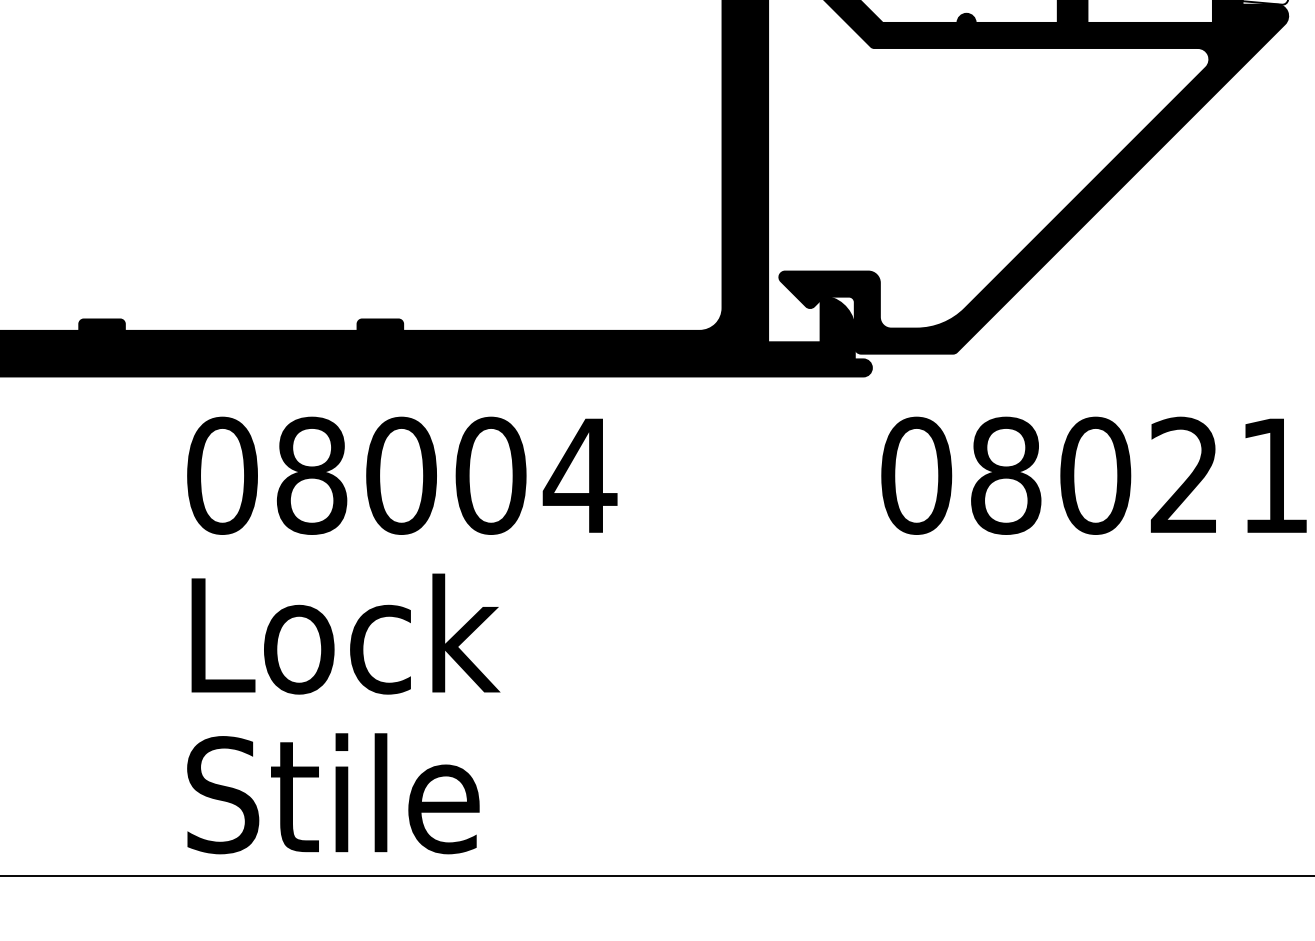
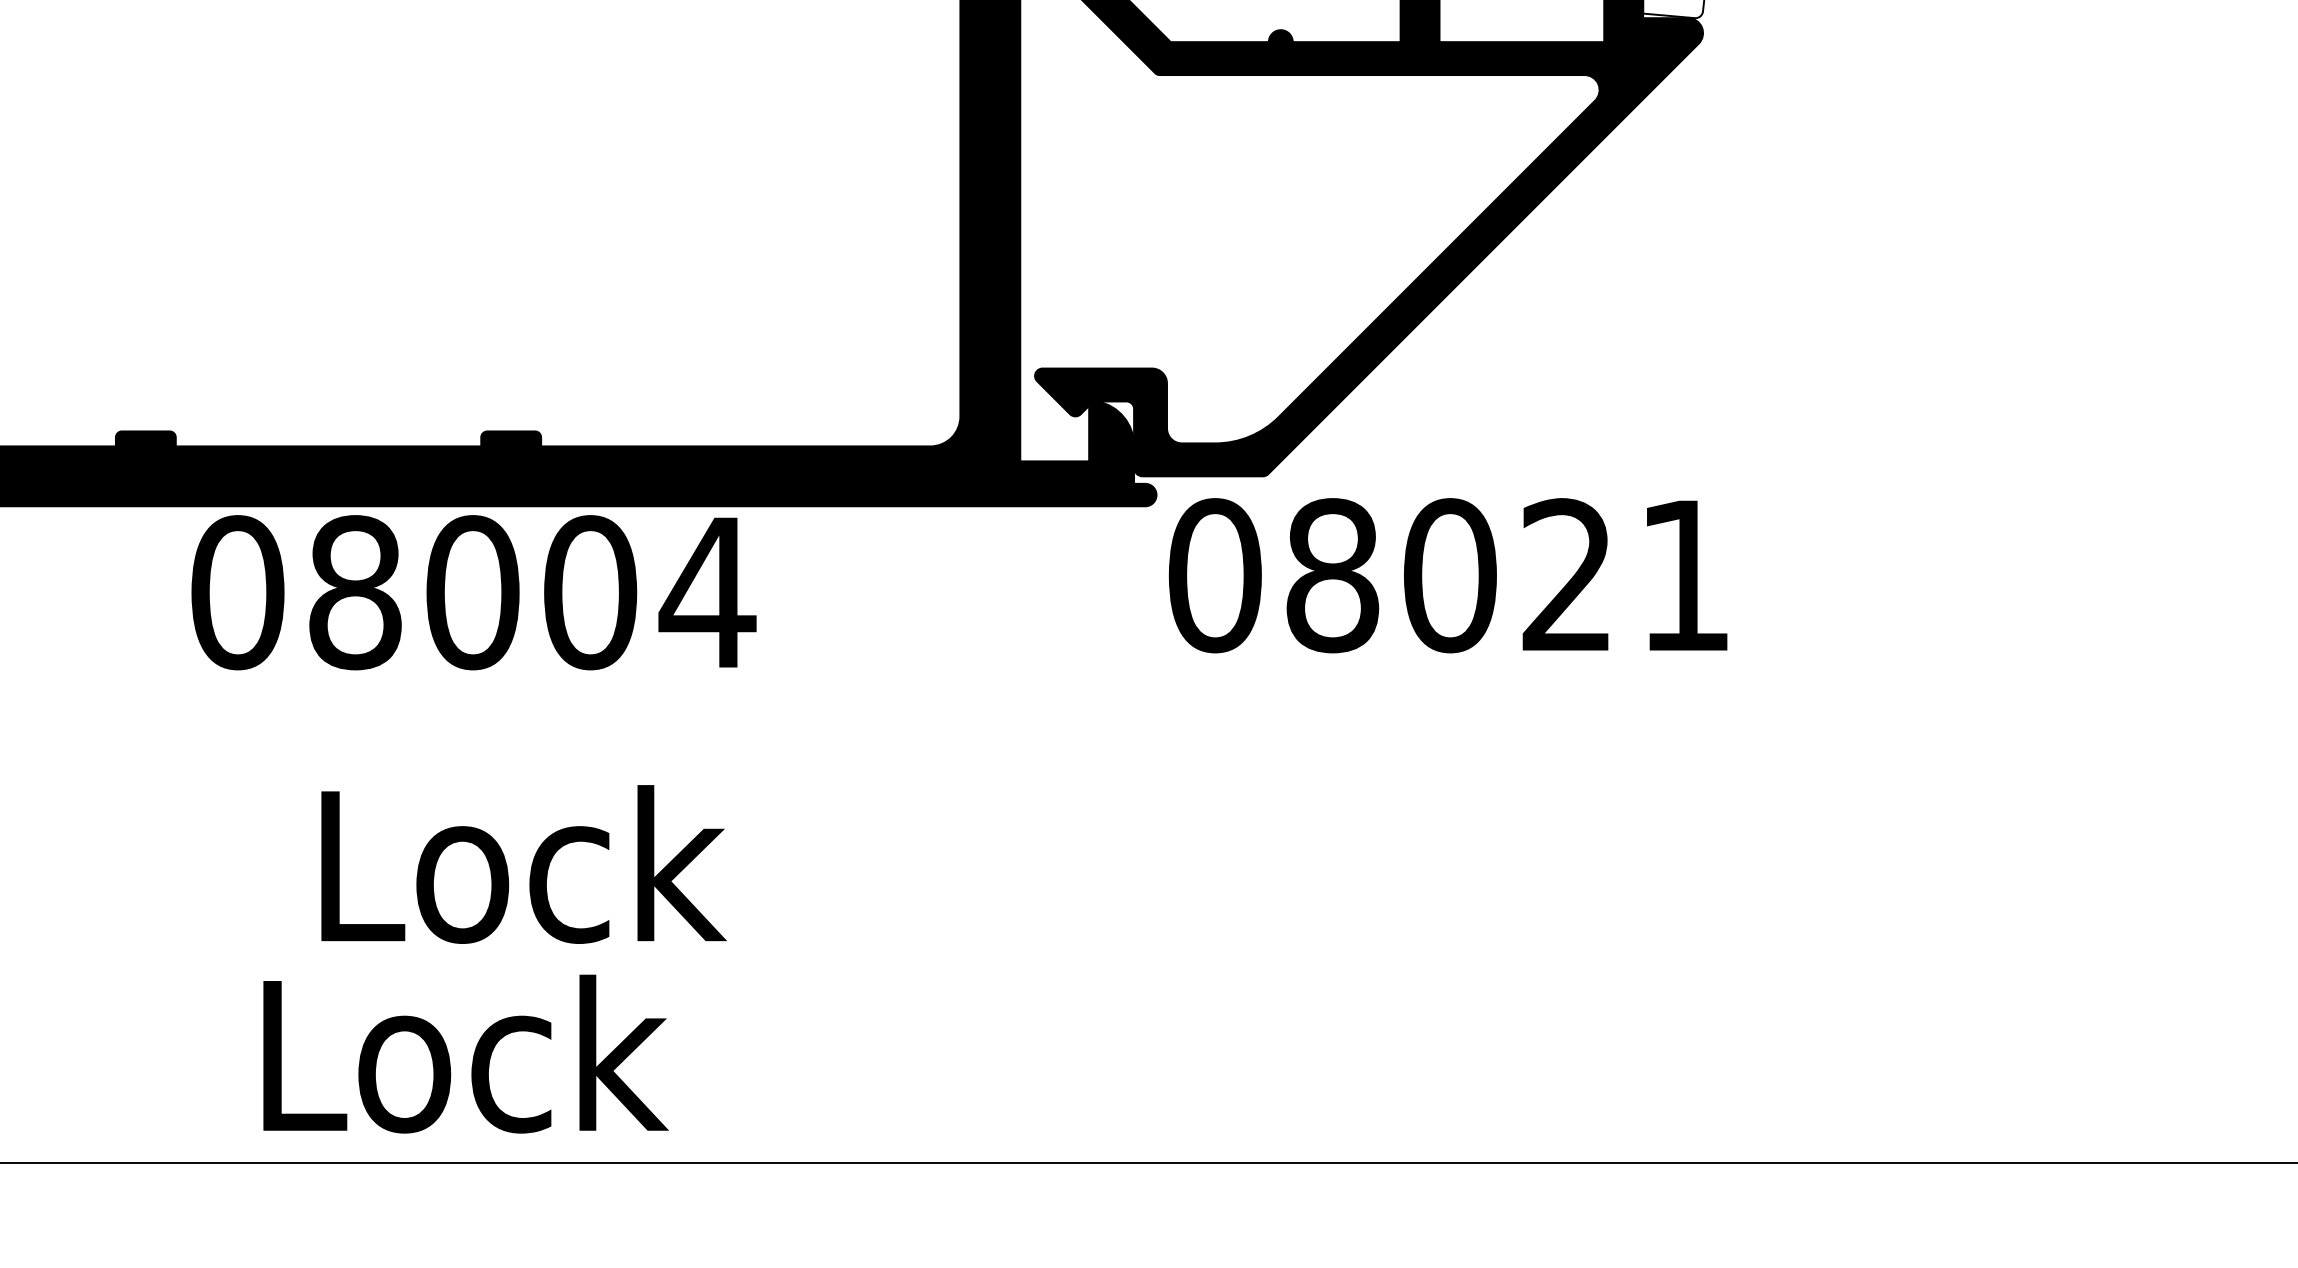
text: (401, 475) -> (473, 592), moved
text: (1093, 475) -> (1447, 575), moved
text: (345, 634) -> (523, 864), moved
text: (343, 793) -> (462, 1053), Stile -> Lock

